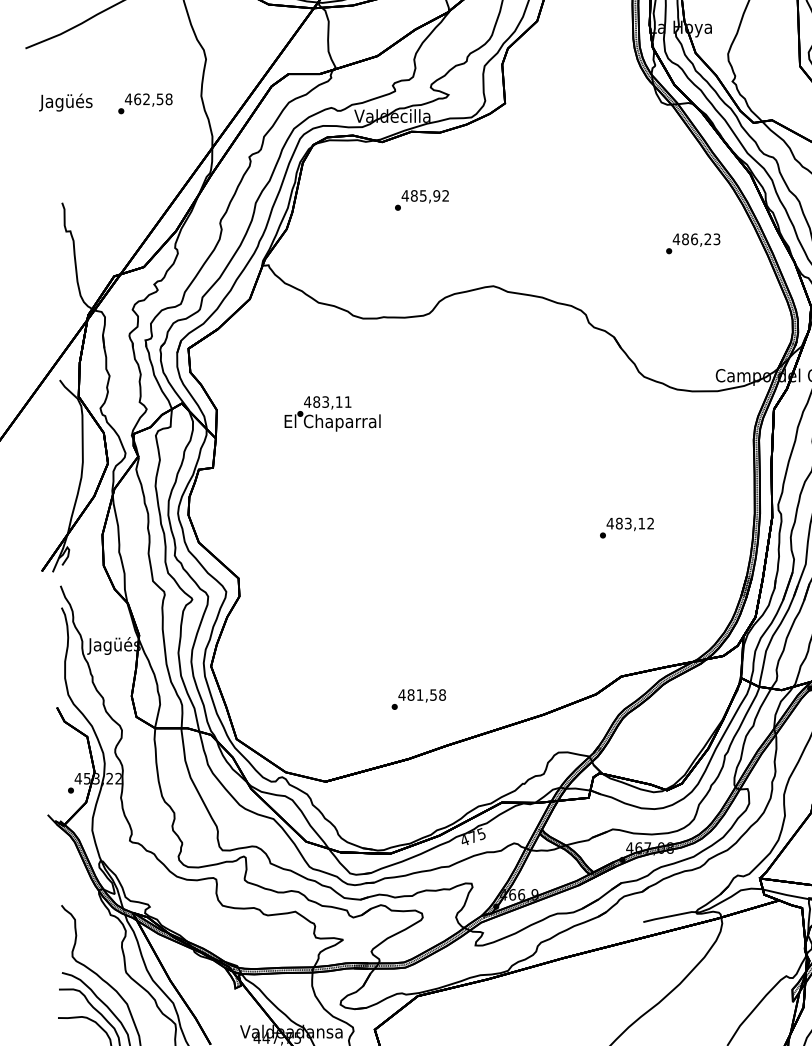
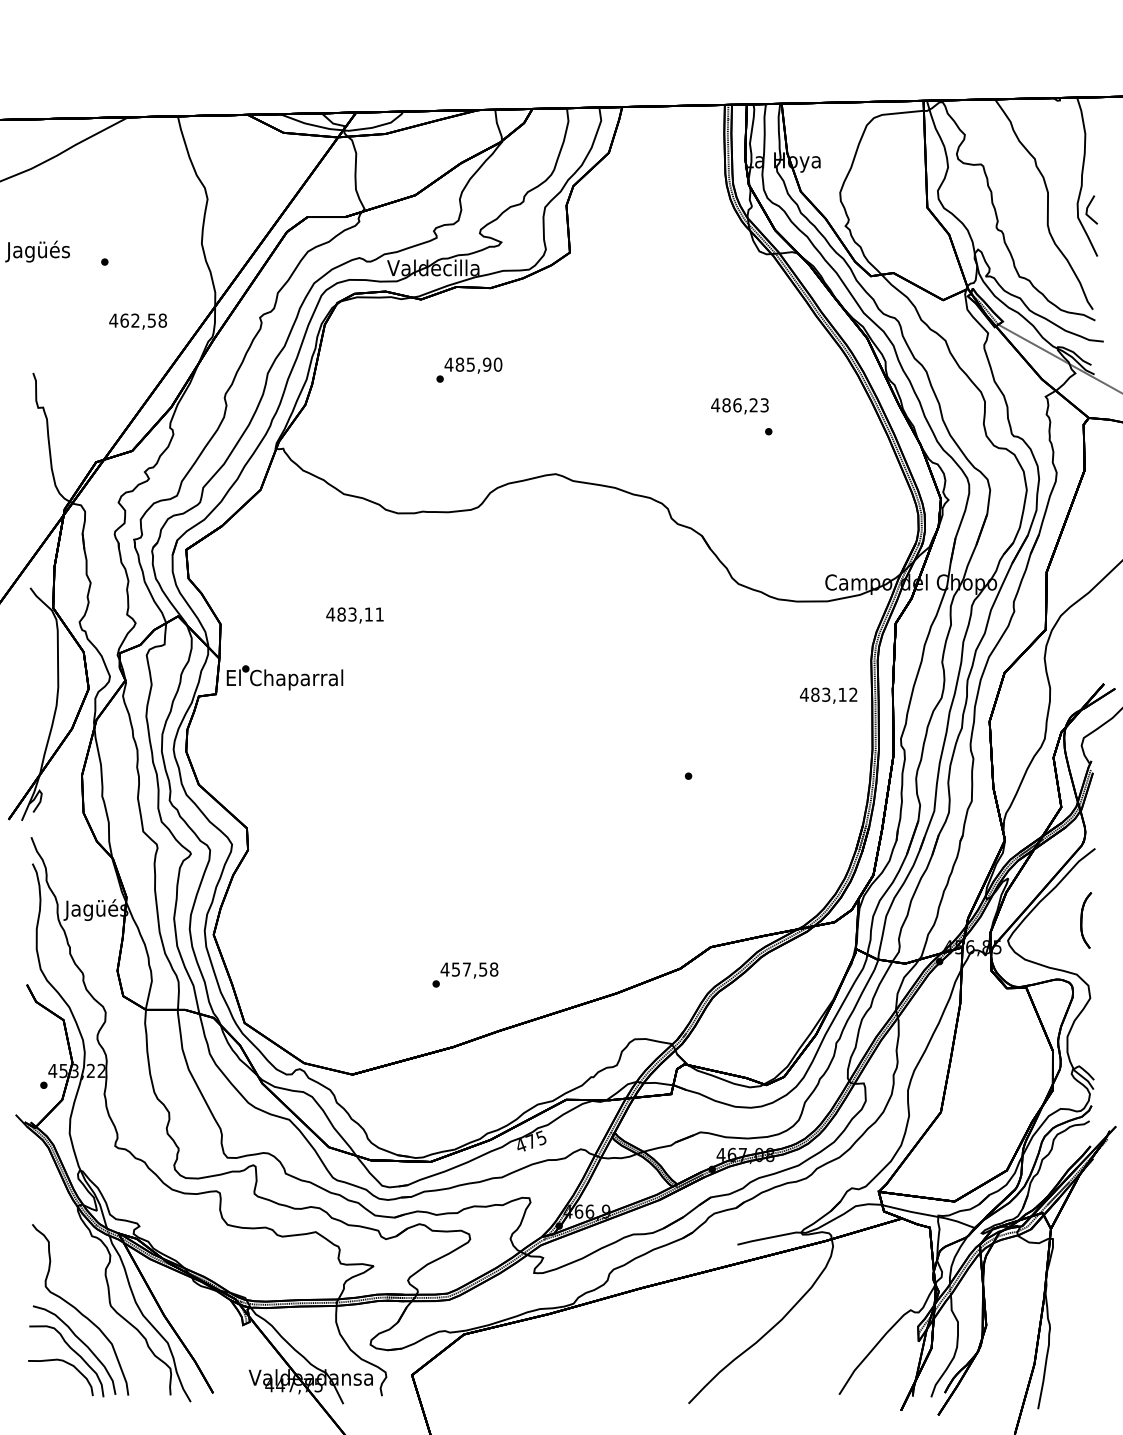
text: (148, 100) -> (137, 321), moved
text: (445, 195) -> (497, 364), 485,92 -> 485,90
text: (696, 240) -> (739, 406), moved
text: (332, 421) -> (284, 677), moved
text: (630, 524) -> (828, 695), moved
text: (414, 694) -> (460, 969), 481,58 -> 457,58

